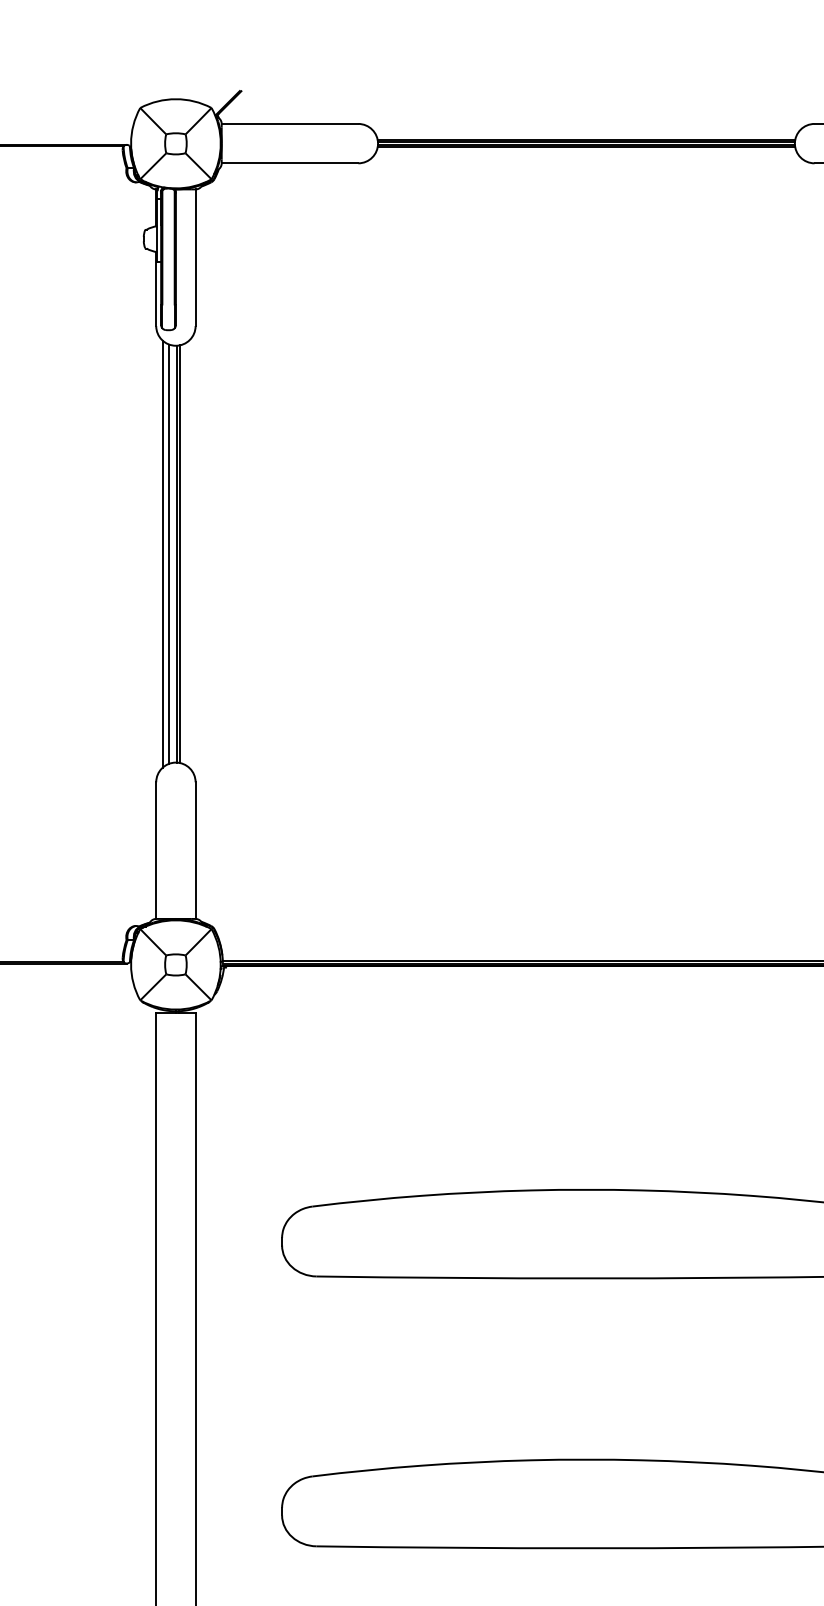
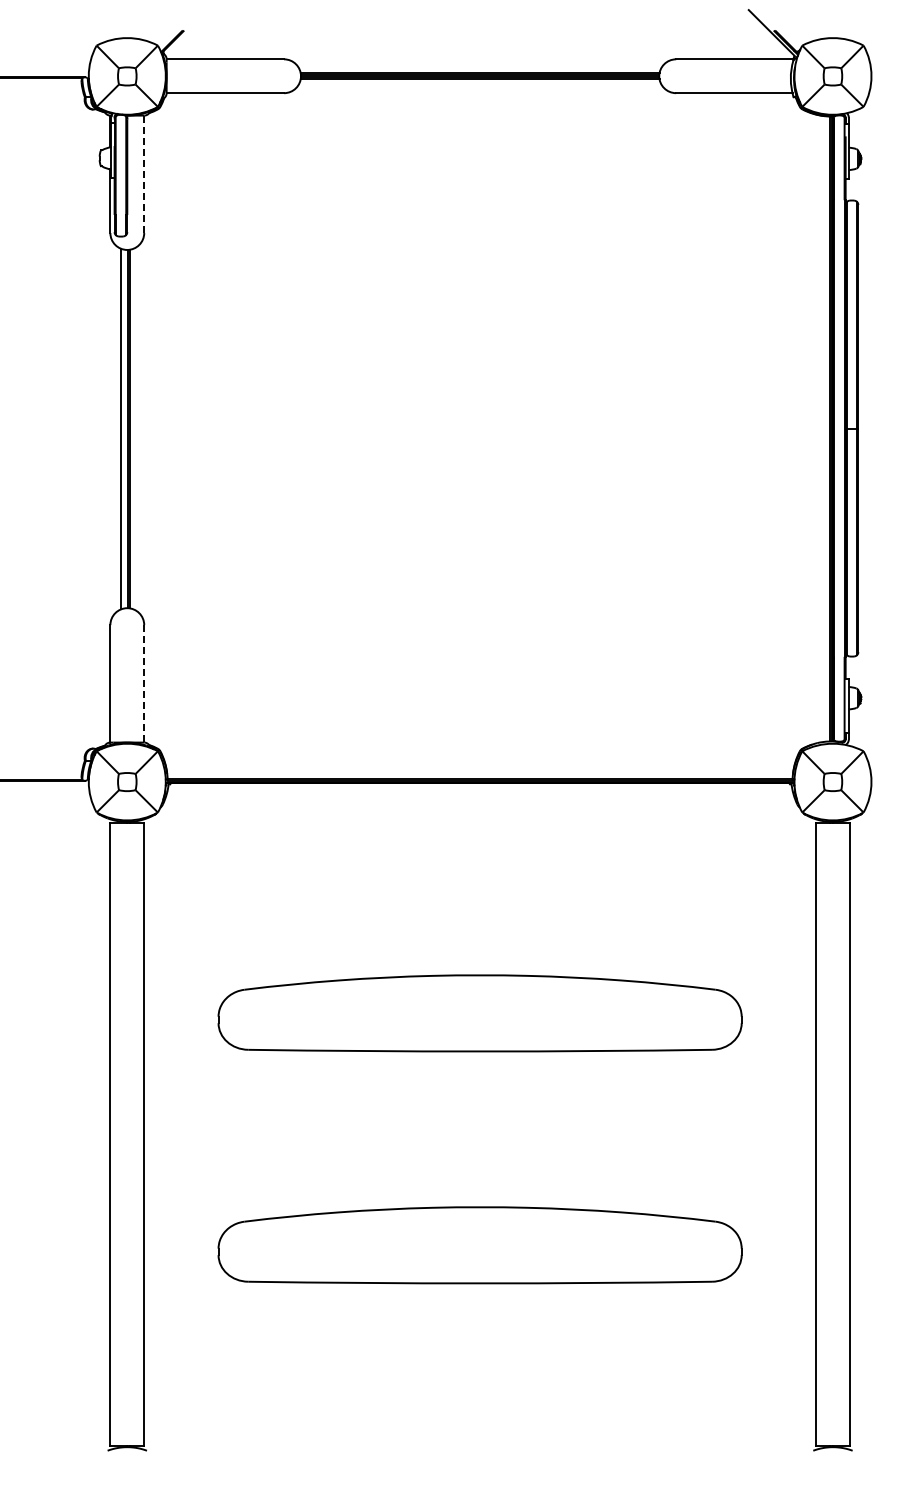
line: (195, 257) -> (144, 174), solid -> dashed
line: (162, 553) -> (115, 428), removed
line: (195, 850) -> (144, 683), solid -> dashed

